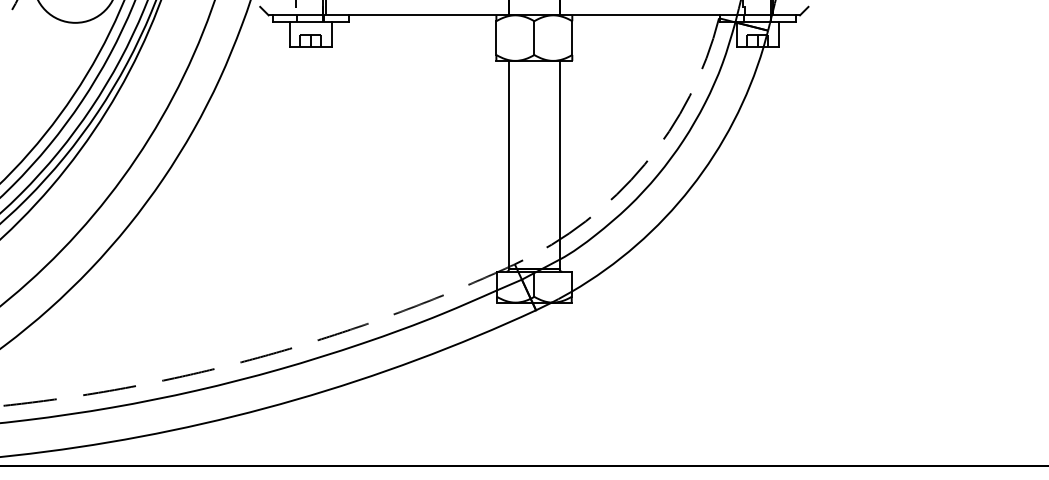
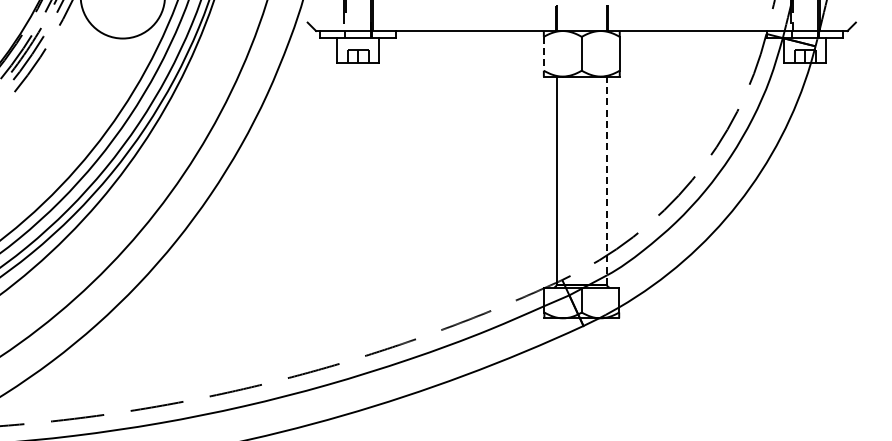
line: (496, 38) -> (543, 54), solid -> dashed
line: (559, 164) -> (606, 180), solid -> dashed

